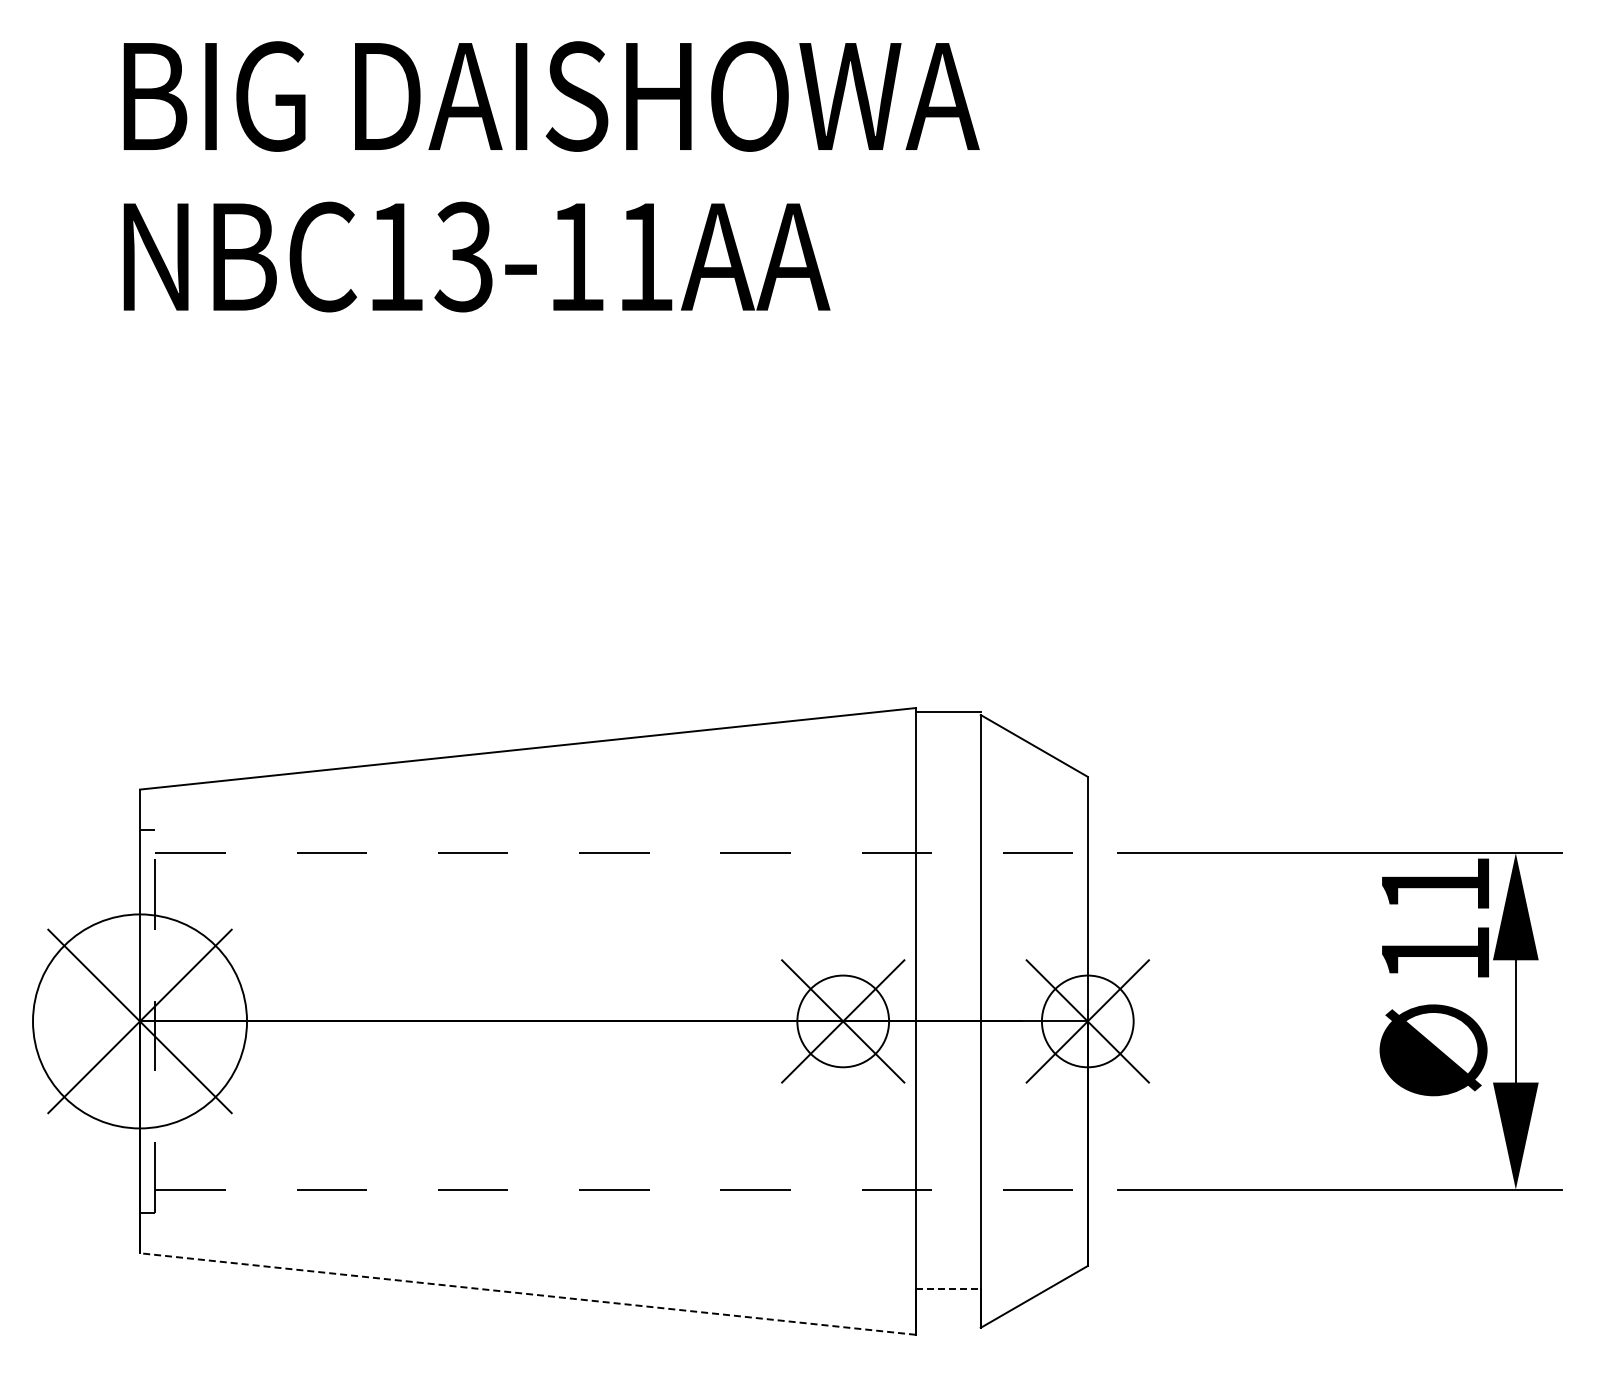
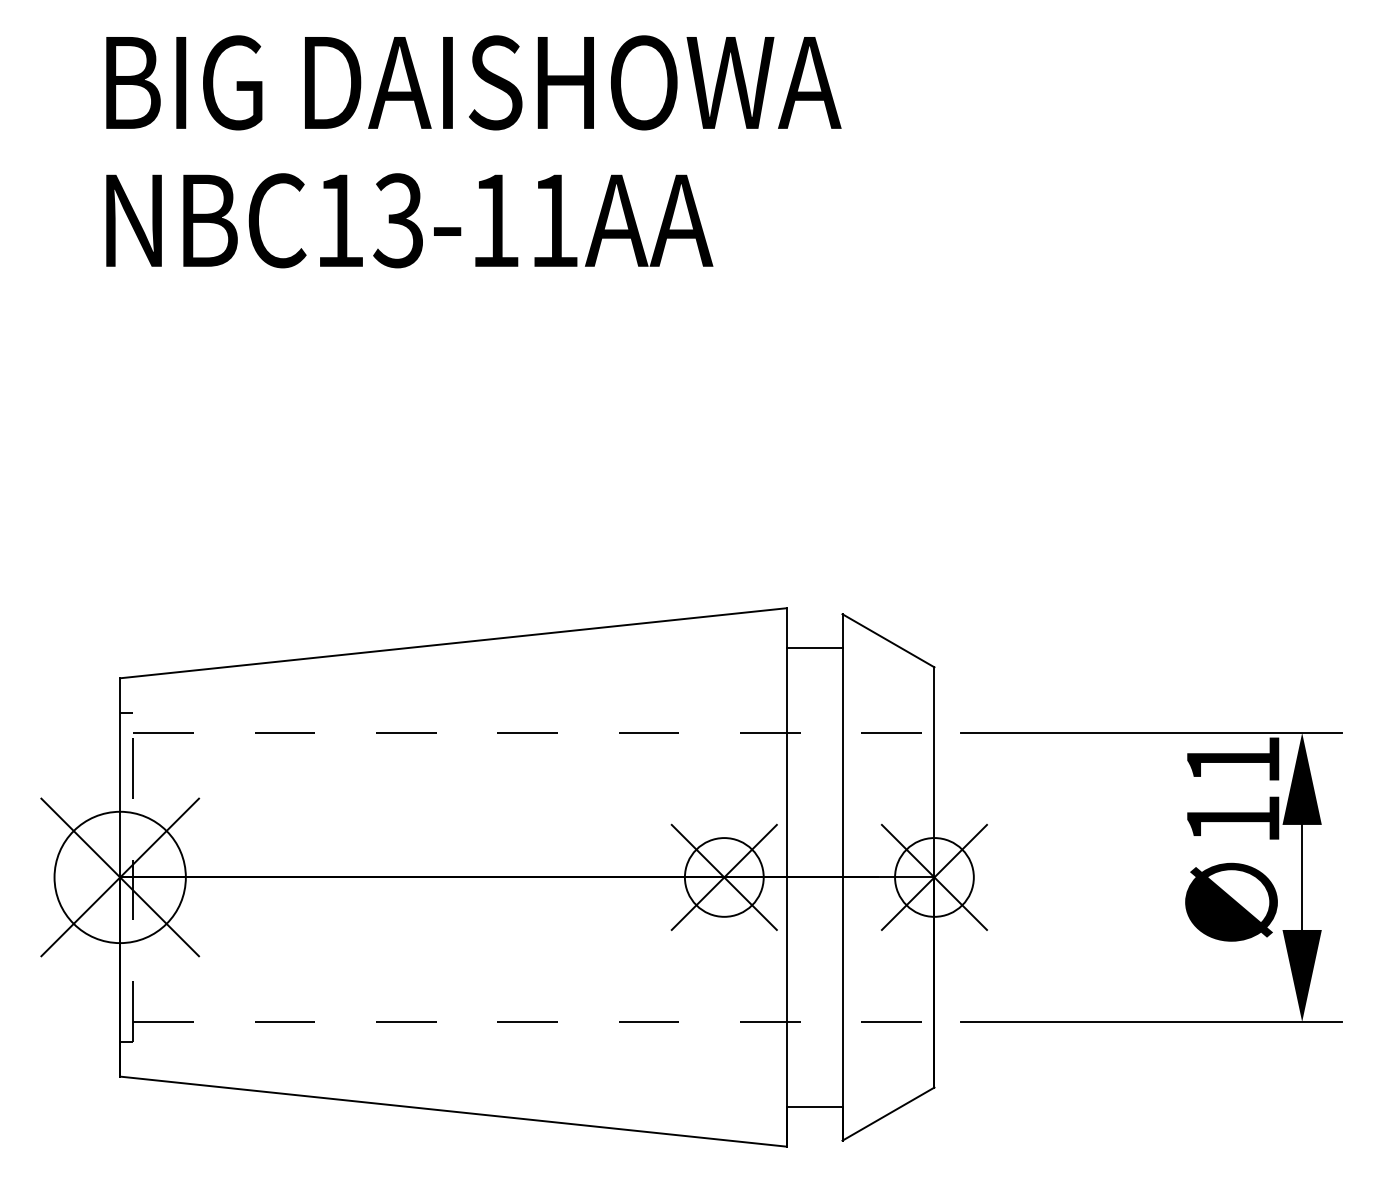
line: (947, 711) -> (813, 647), moved
circle: (139, 1021) -> (119, 877), size x0.71
line: (948, 1288) -> (814, 1106), dashed -> solid
line: (527, 1293) -> (453, 1111), dashed -> solid

